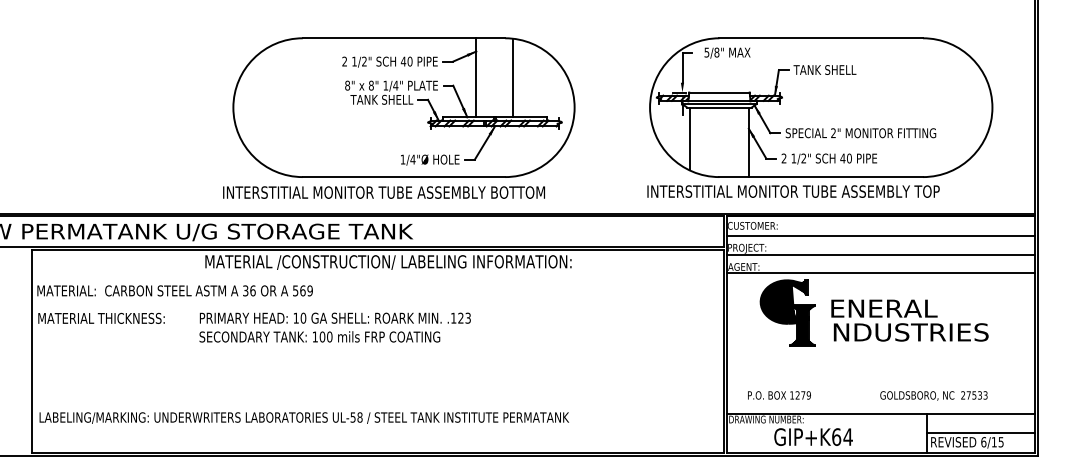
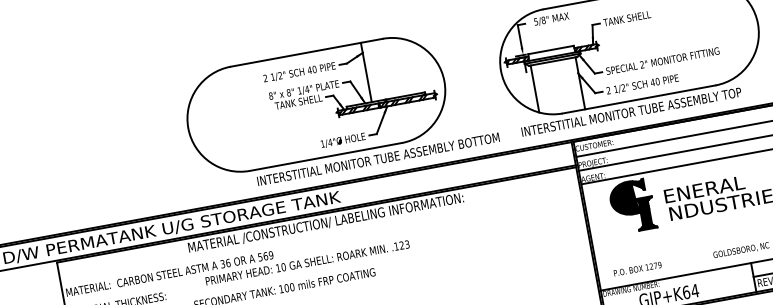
line: (513, 77) -> (394, 67), removed
text: (793, 191) -> (631, 112), moved
text: (383, 192) -> (377, 159), moved
text: (334, 317) -> (306, 262), moved

